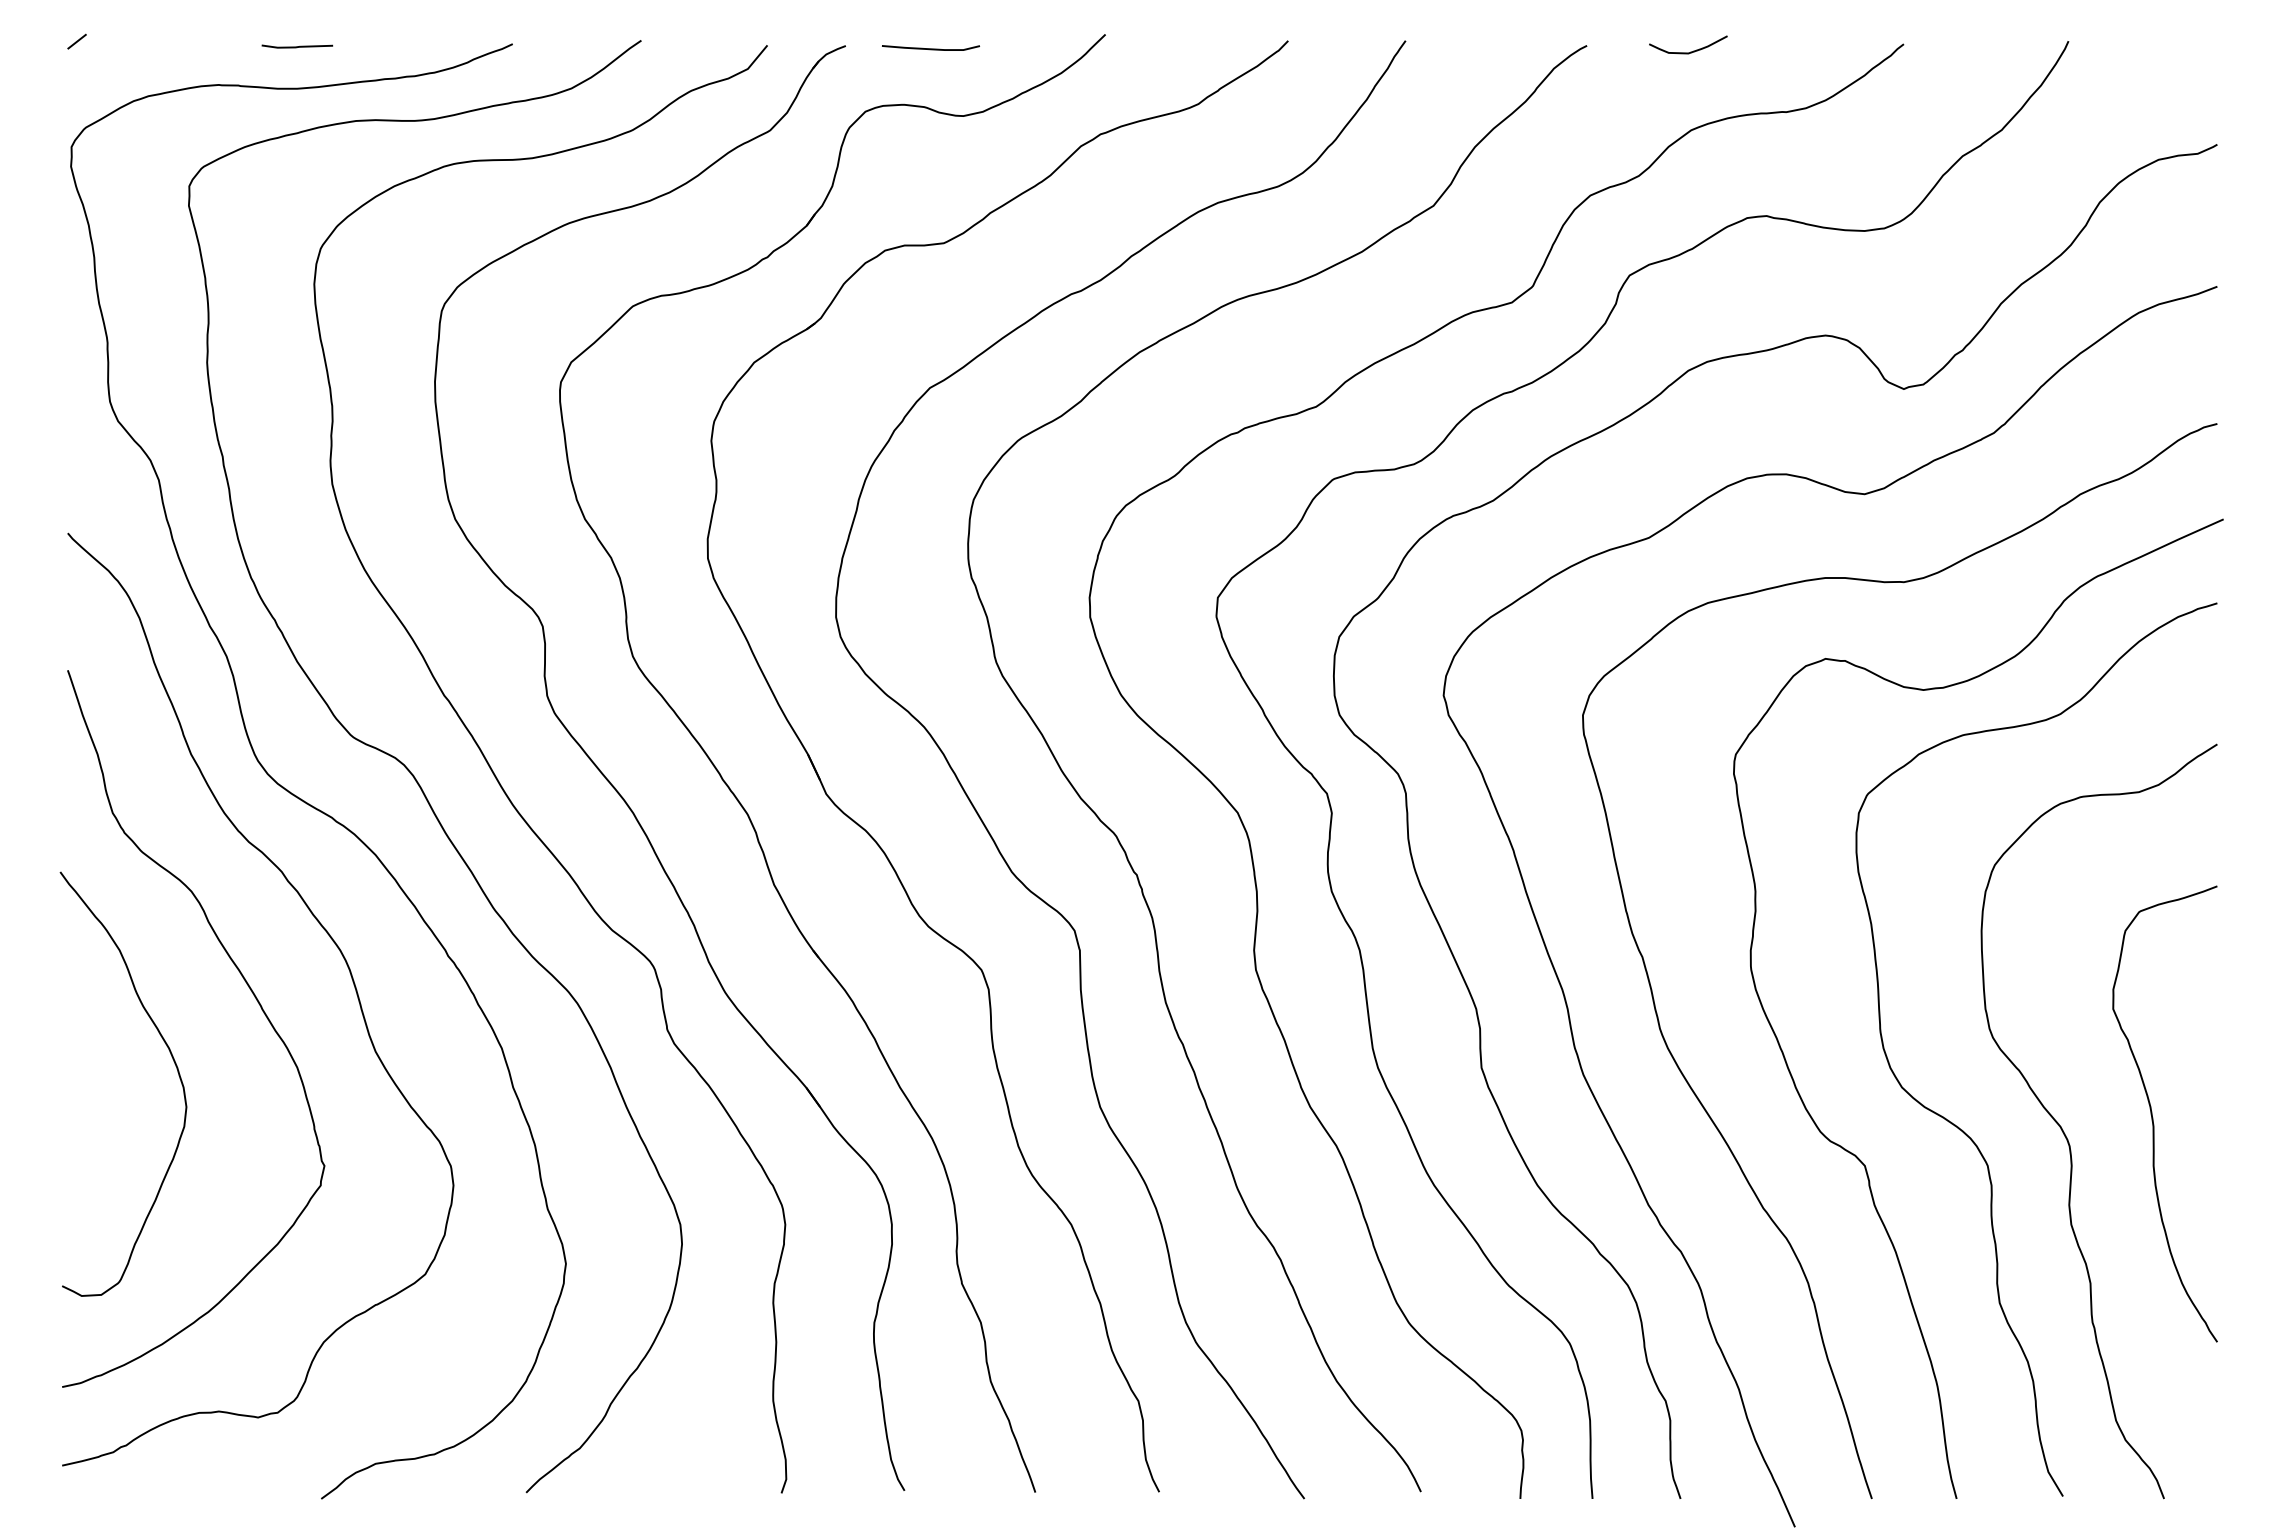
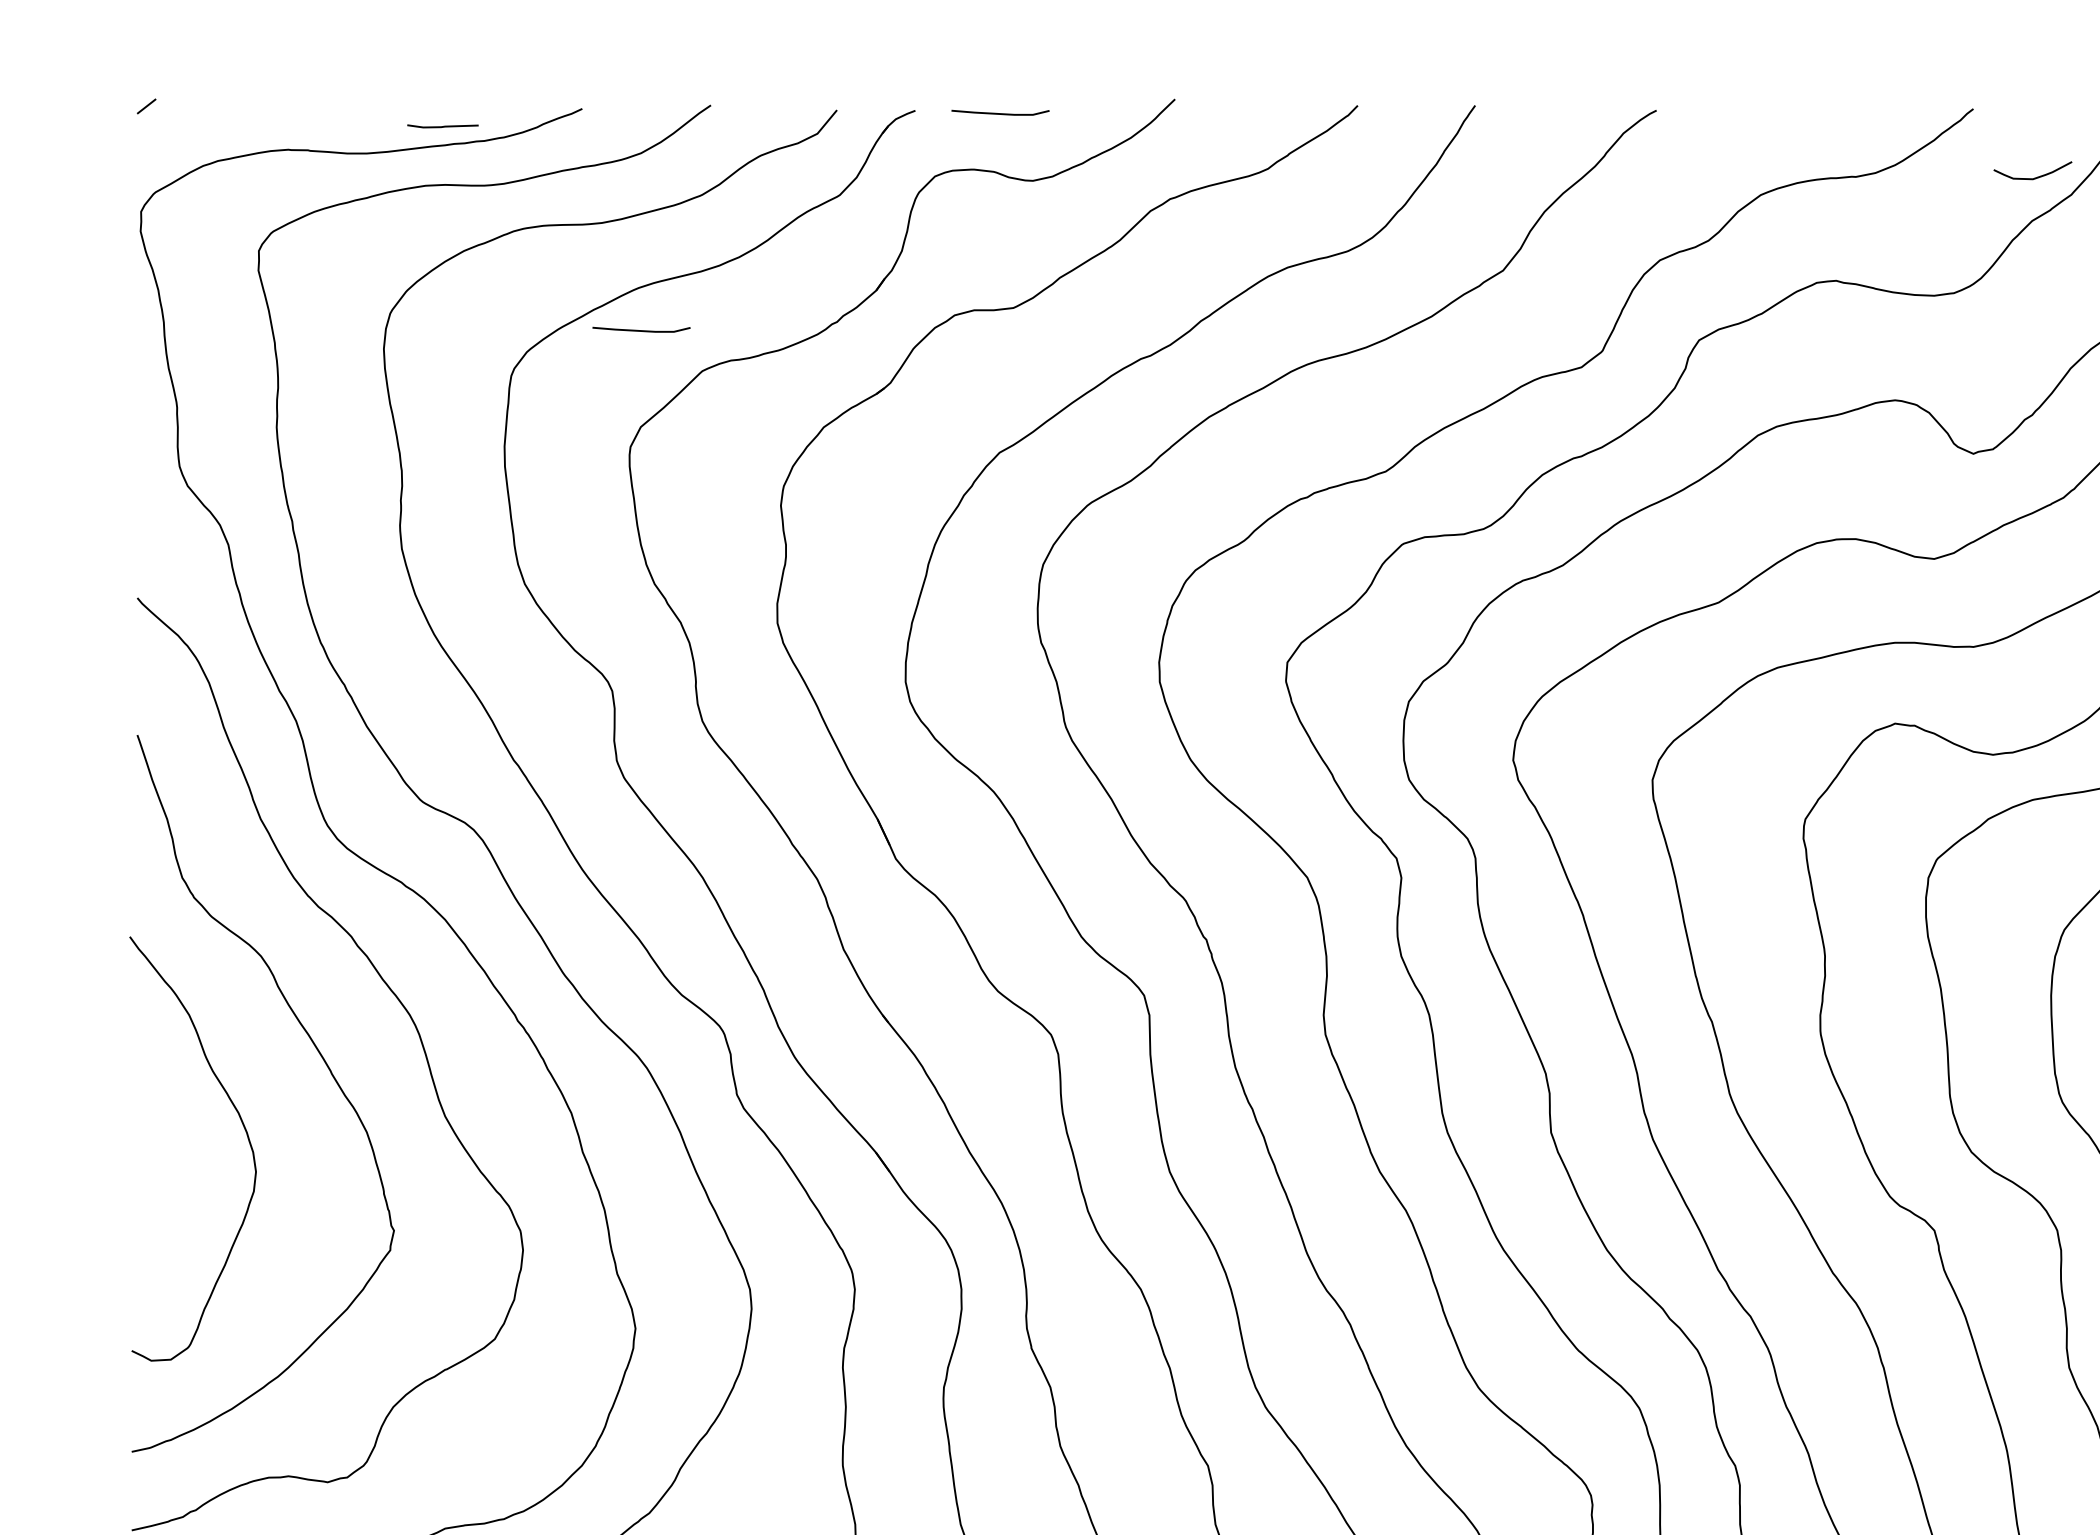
line: (297, 46) -> (443, 126), moved
curve: (1690, 51) -> (2035, 177), moved
line: (571, 265) -> (641, 330), added

